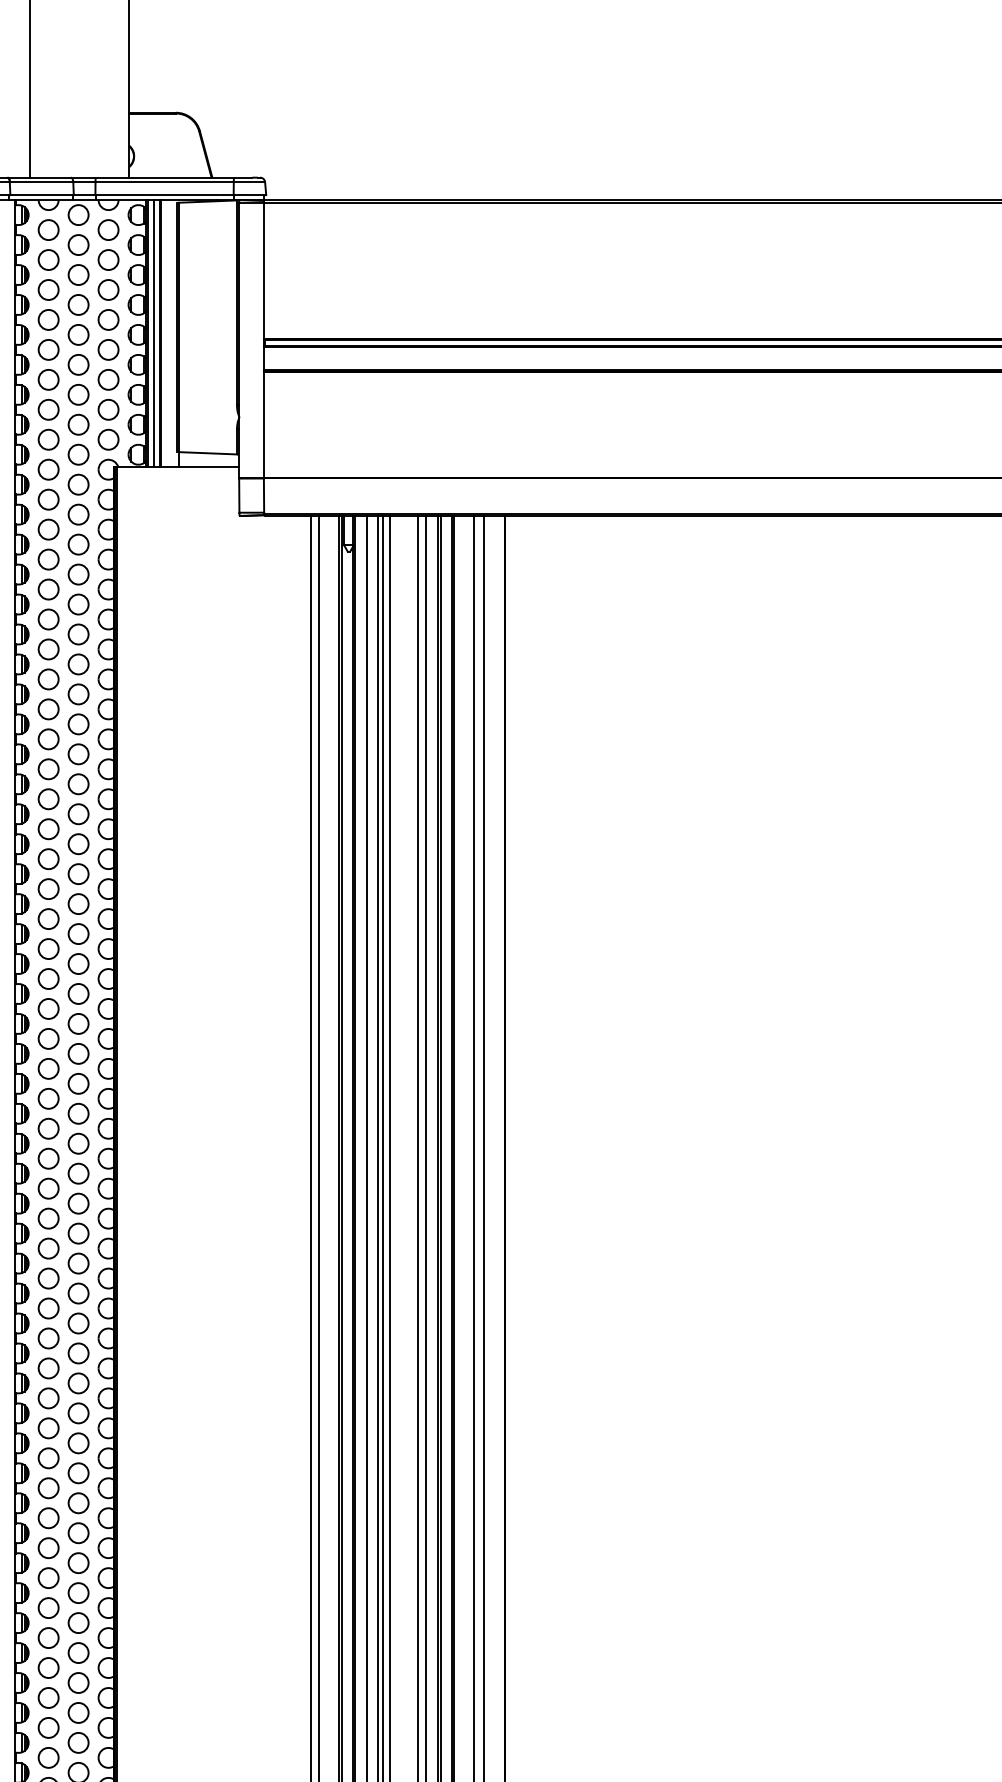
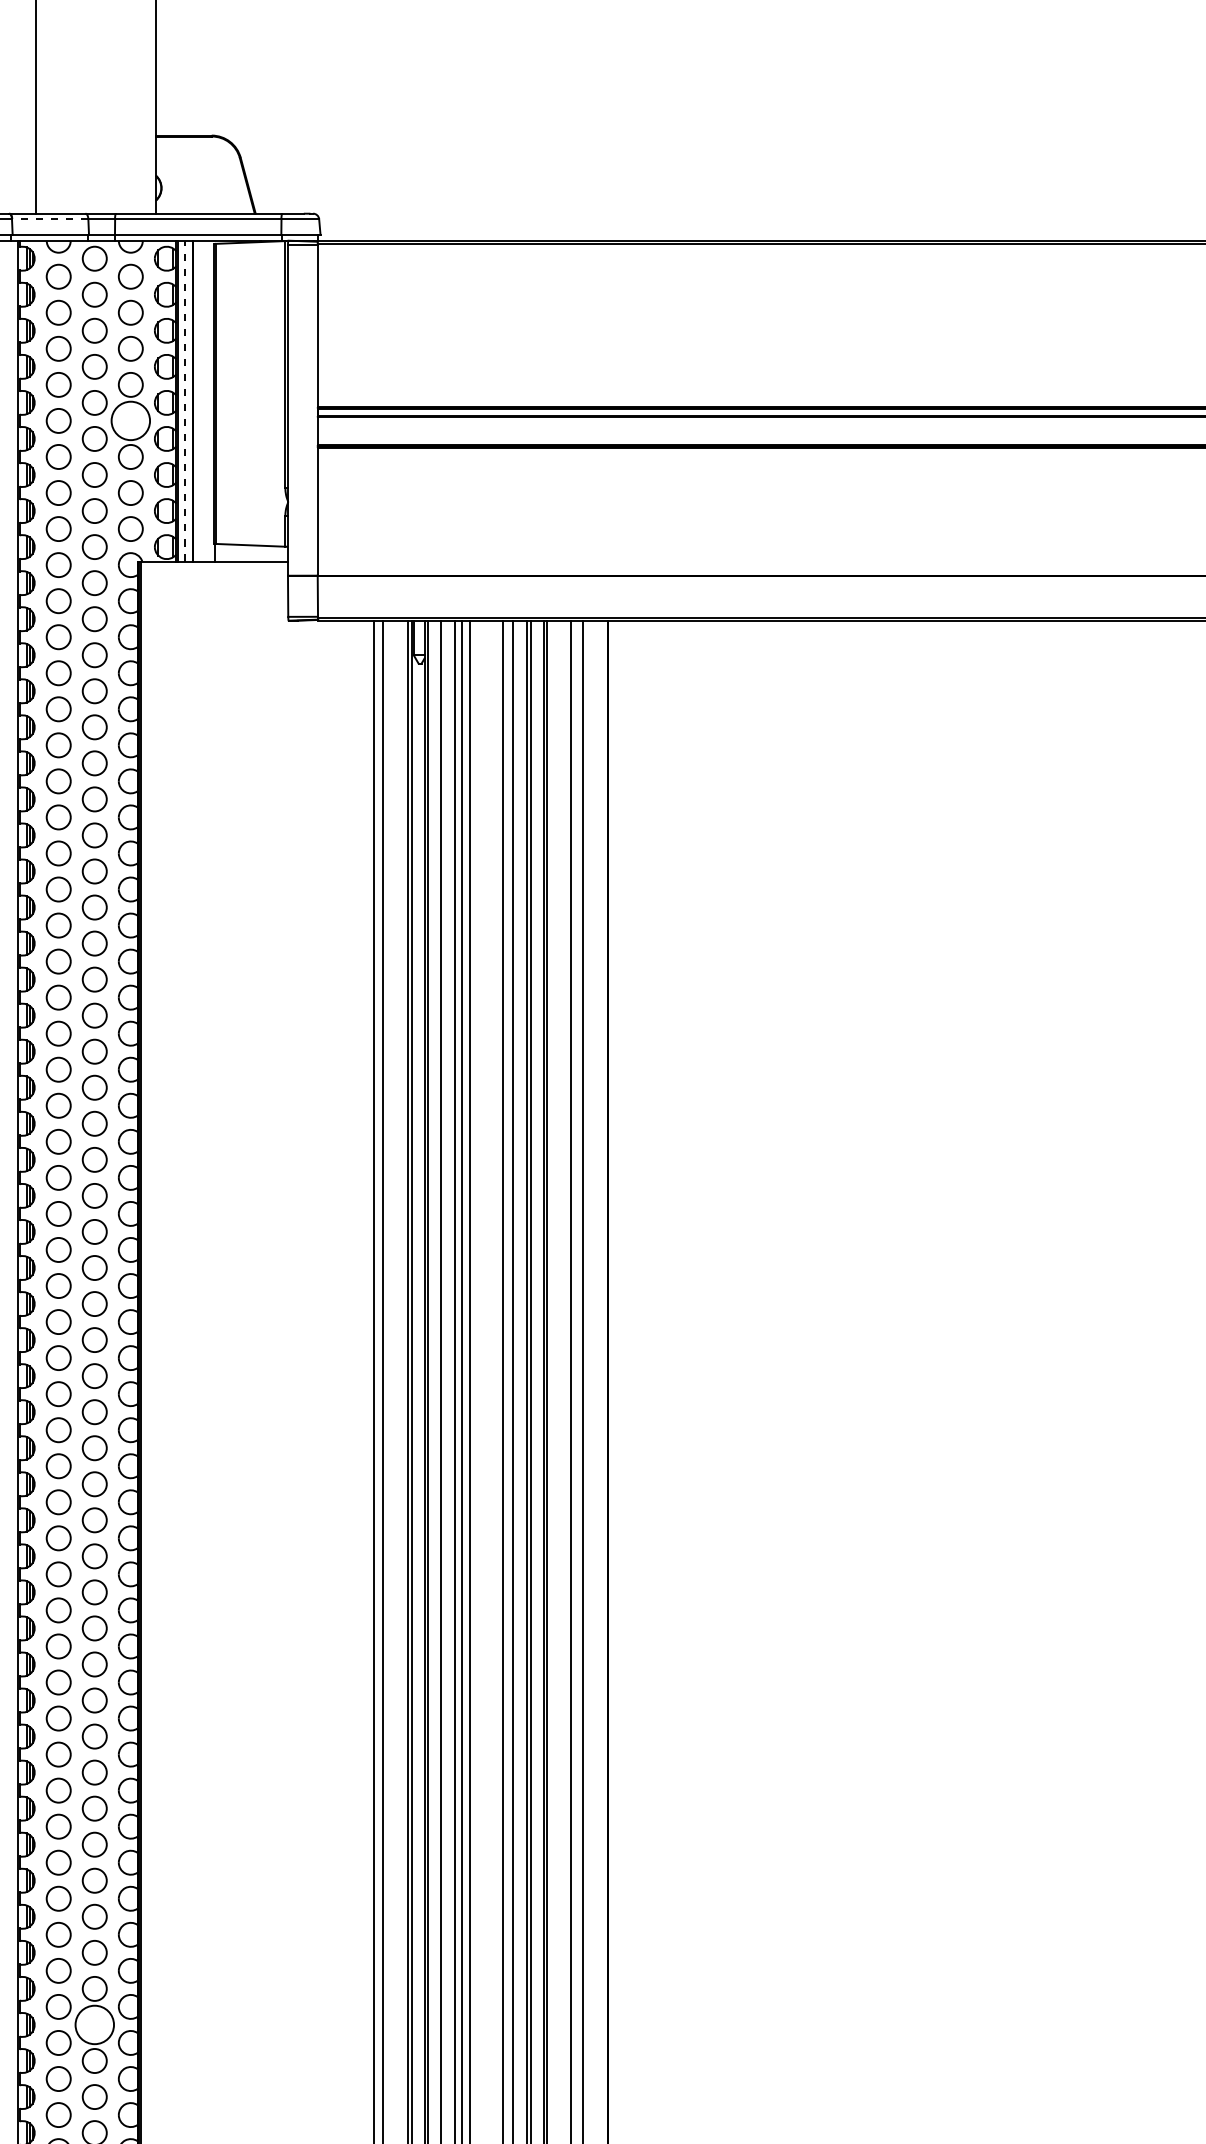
line: (40, 182) -> (49, 219), solid -> dashed
line: (154, 332) -> (185, 400), solid -> dashed
circle: (108, 349) -> (130, 420), size x1.6
circle: (78, 1682) -> (94, 2024), size x1.6

